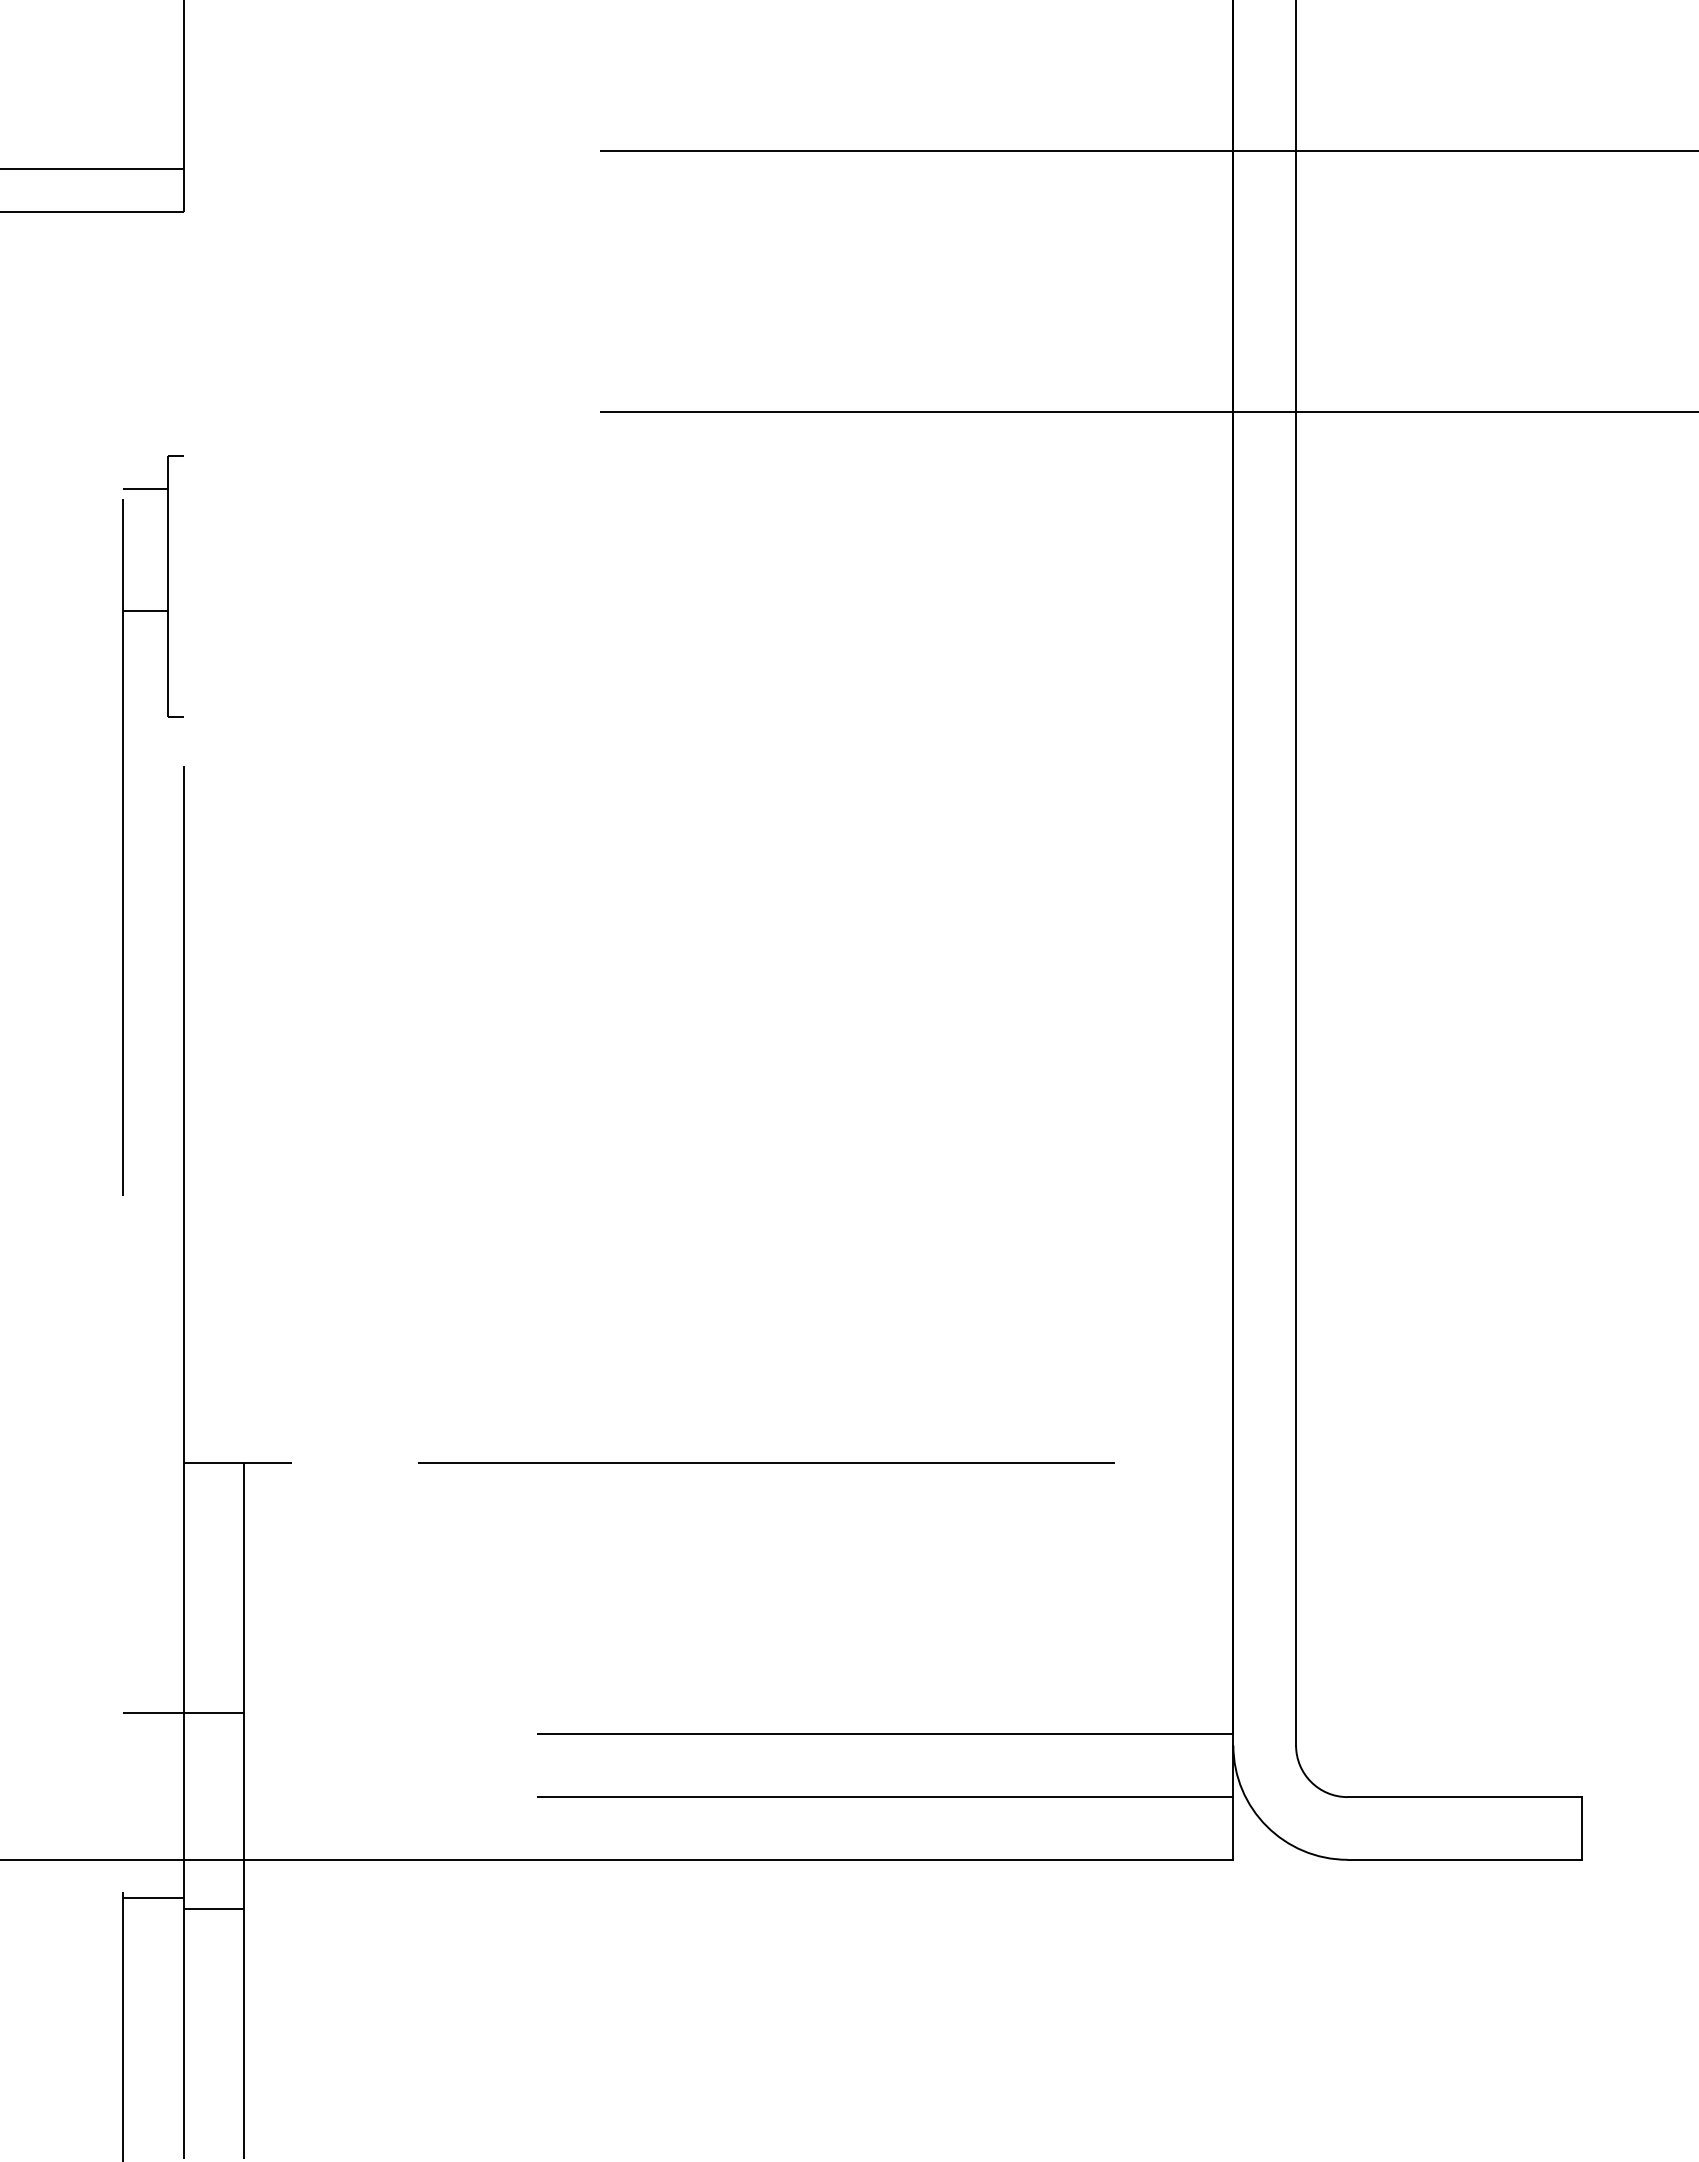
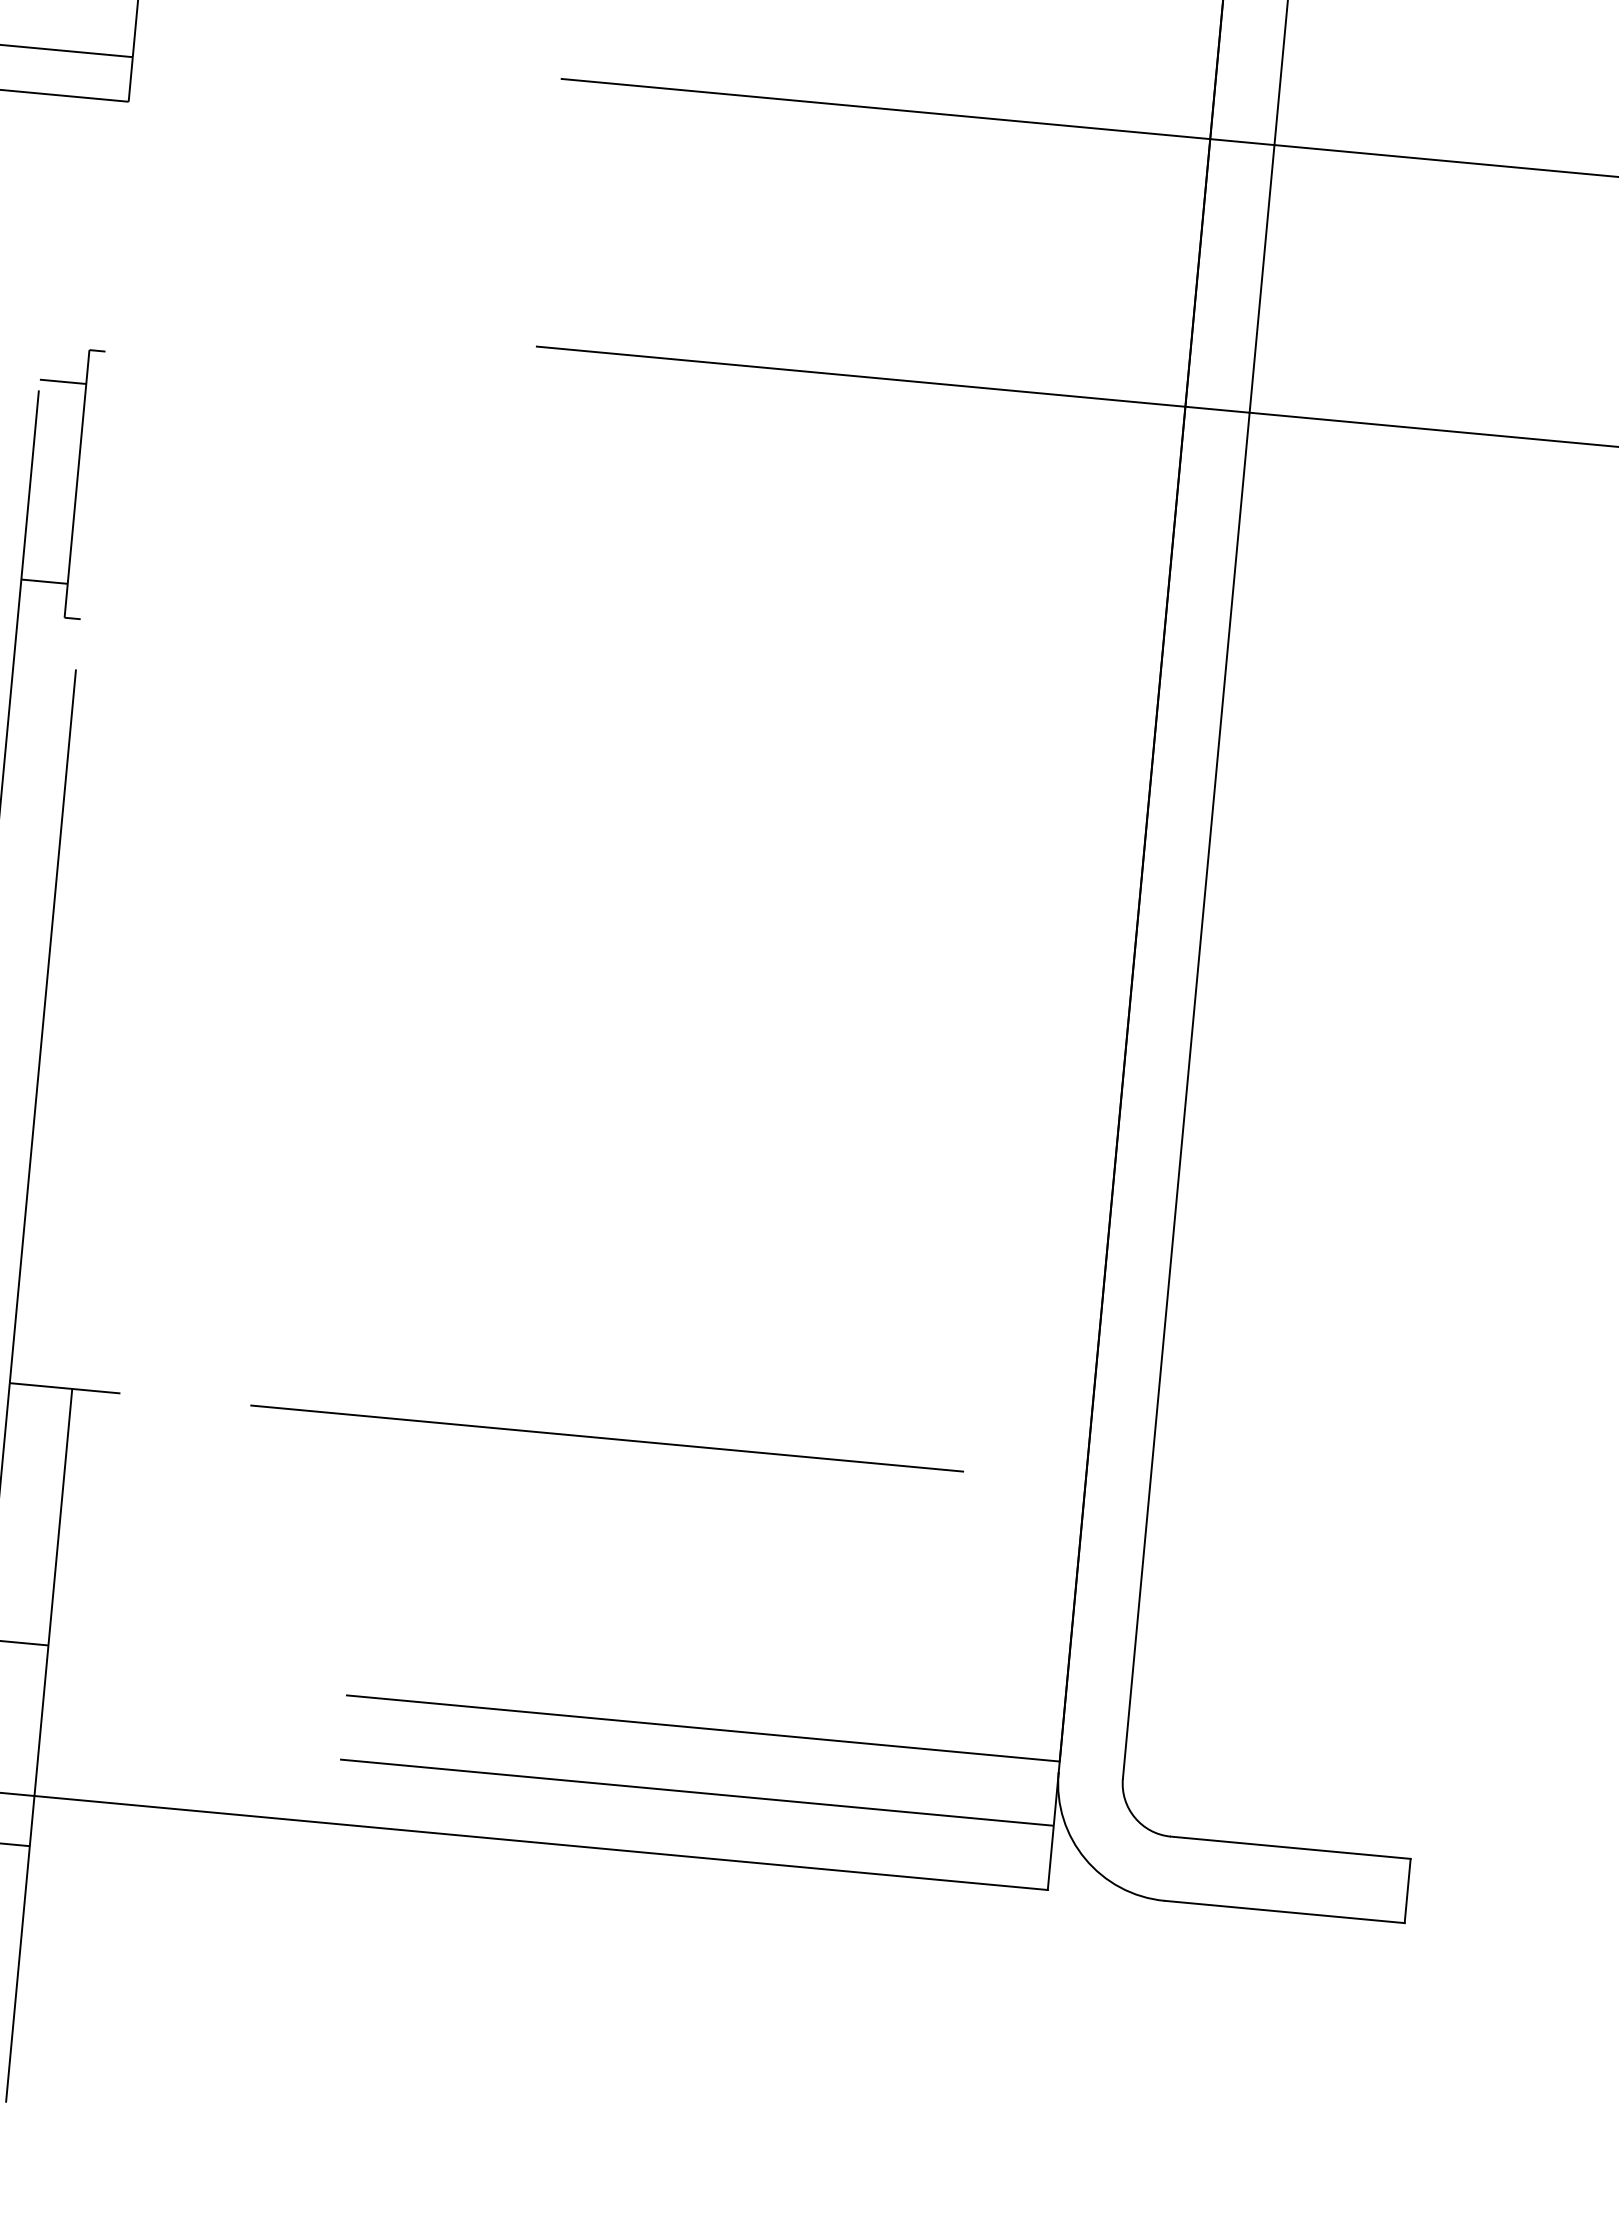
line: (144, 610) -> (43, 581), moved

